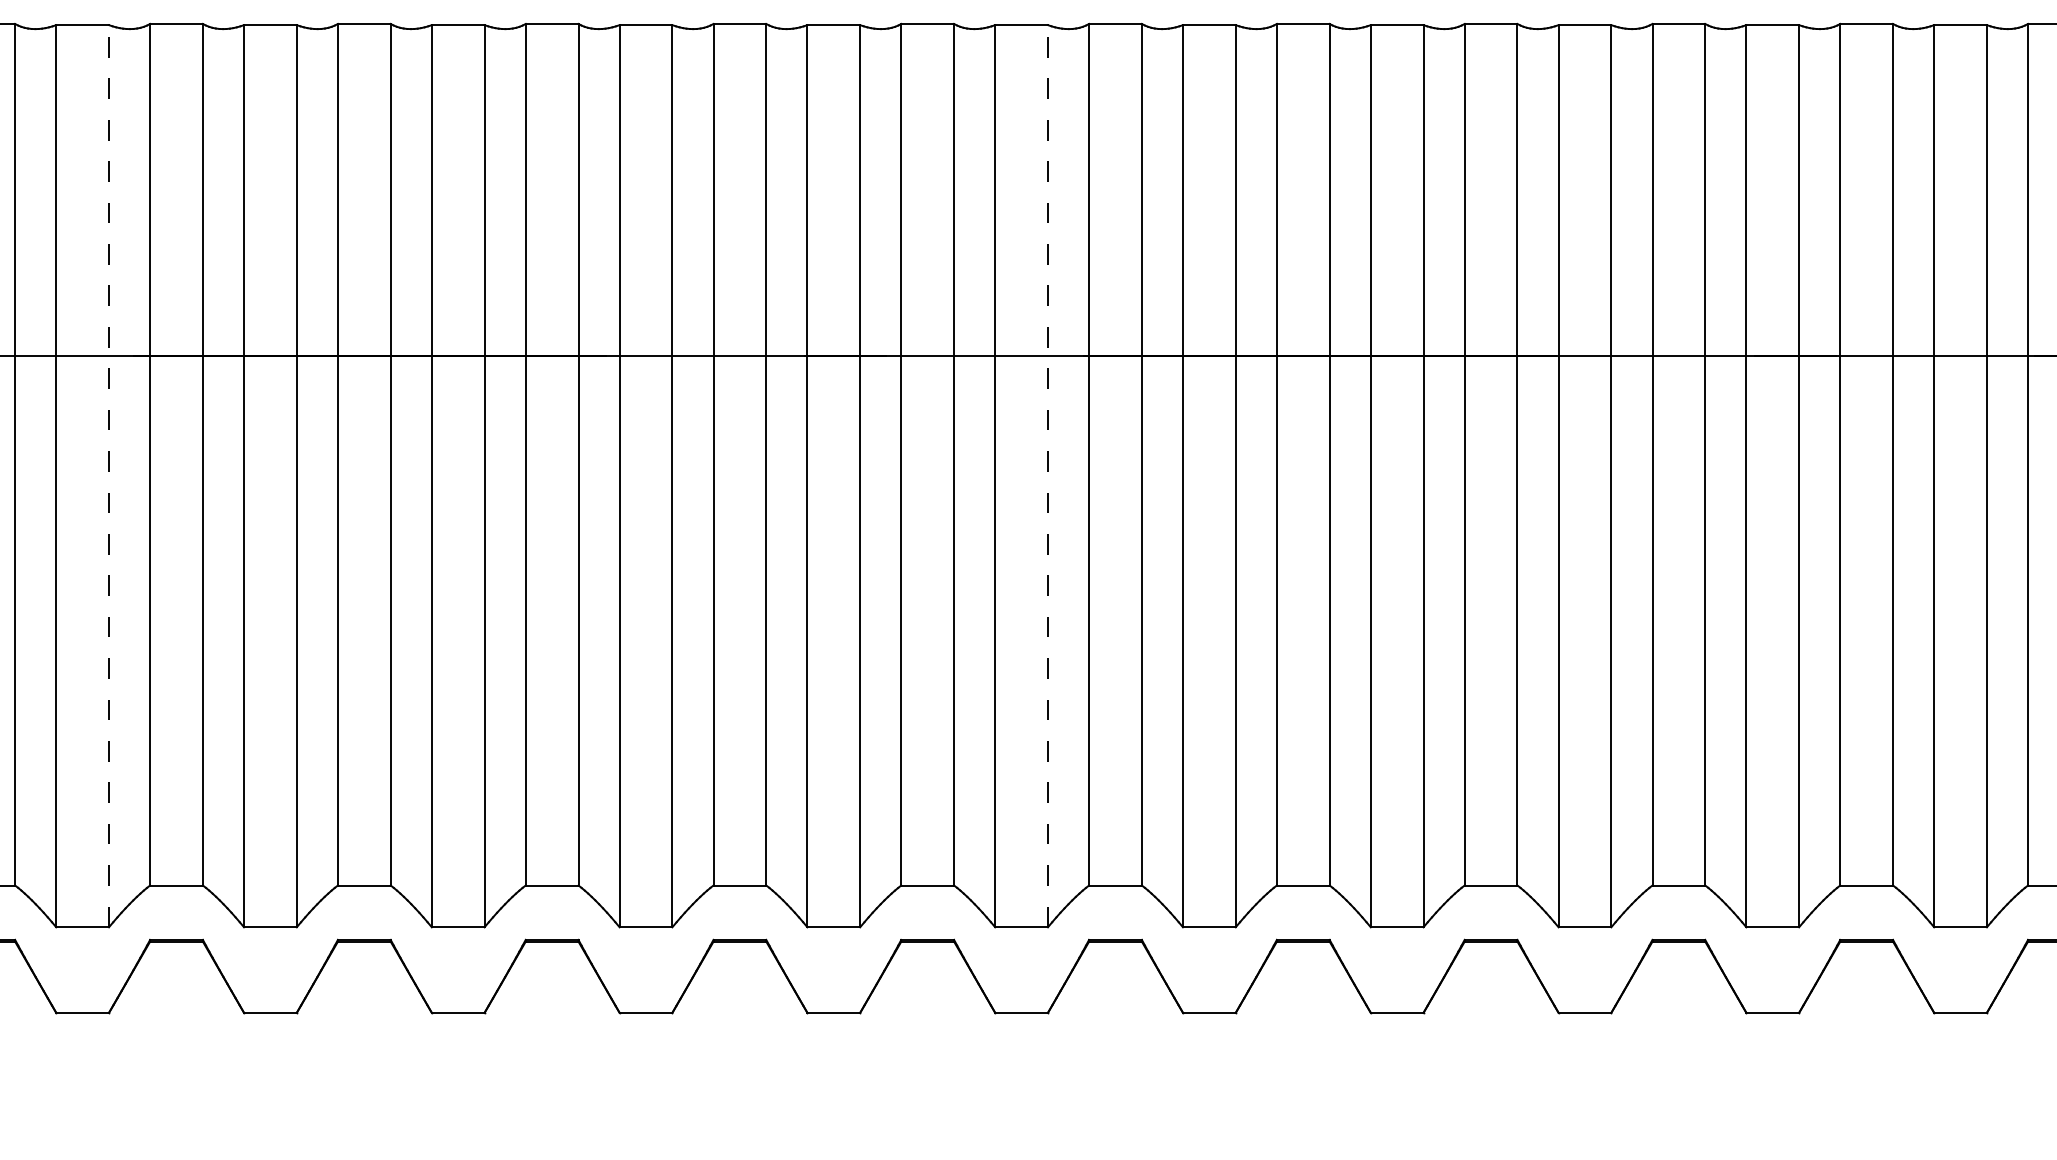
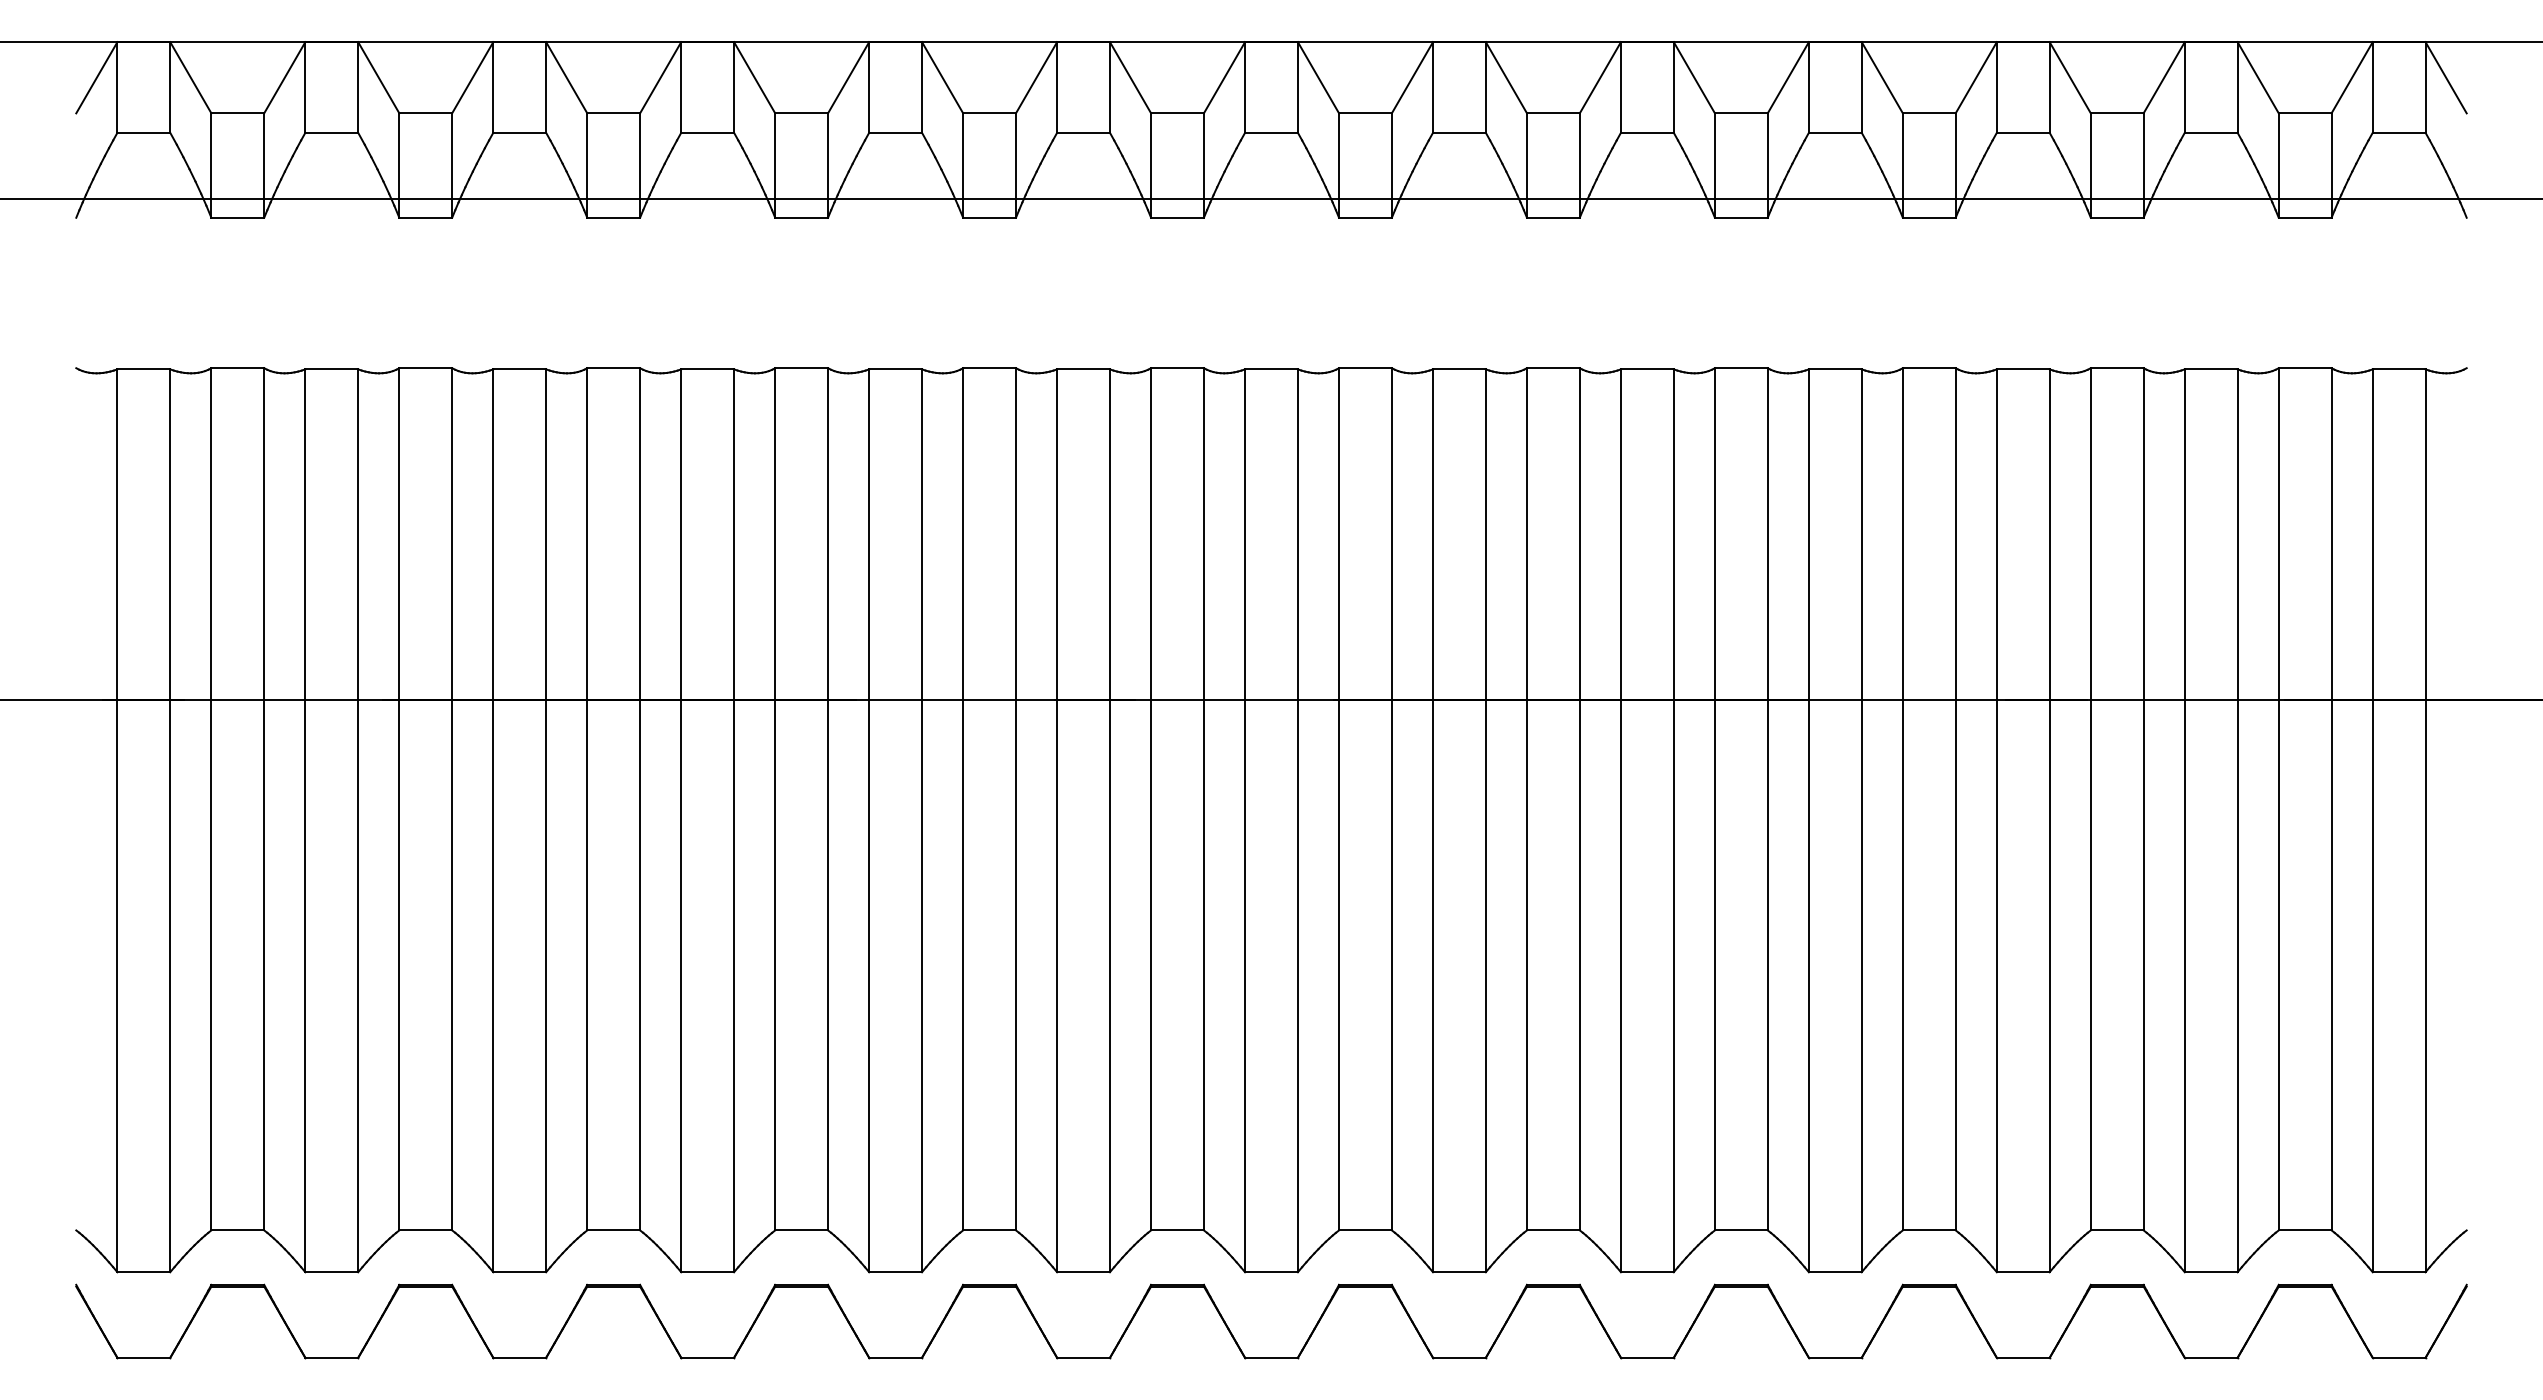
line: (109, 475) -> (358, 820), dashed -> solid
line: (1047, 475) -> (1297, 820), dashed -> solid

